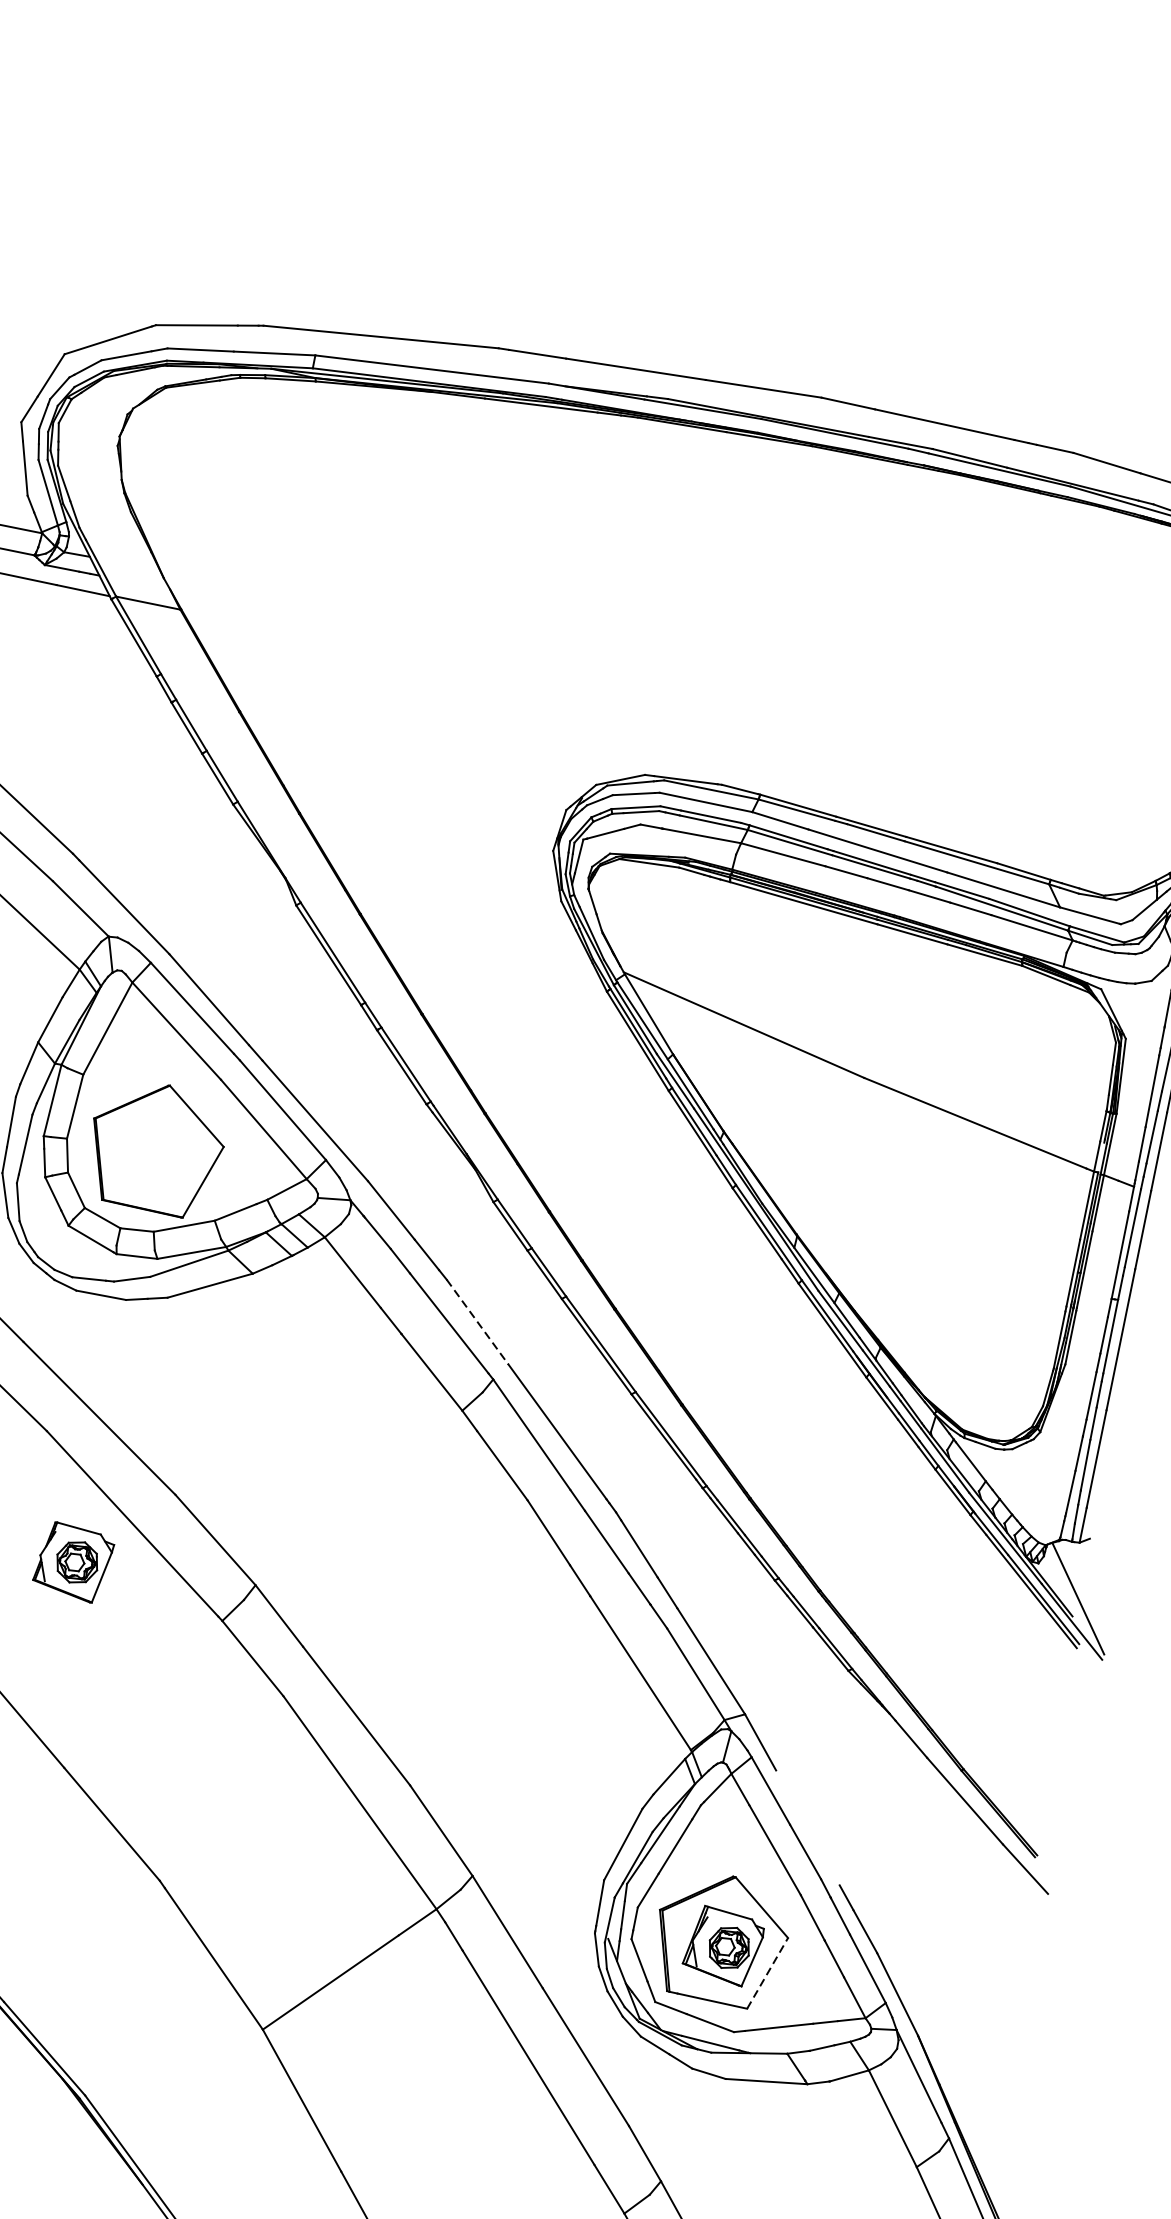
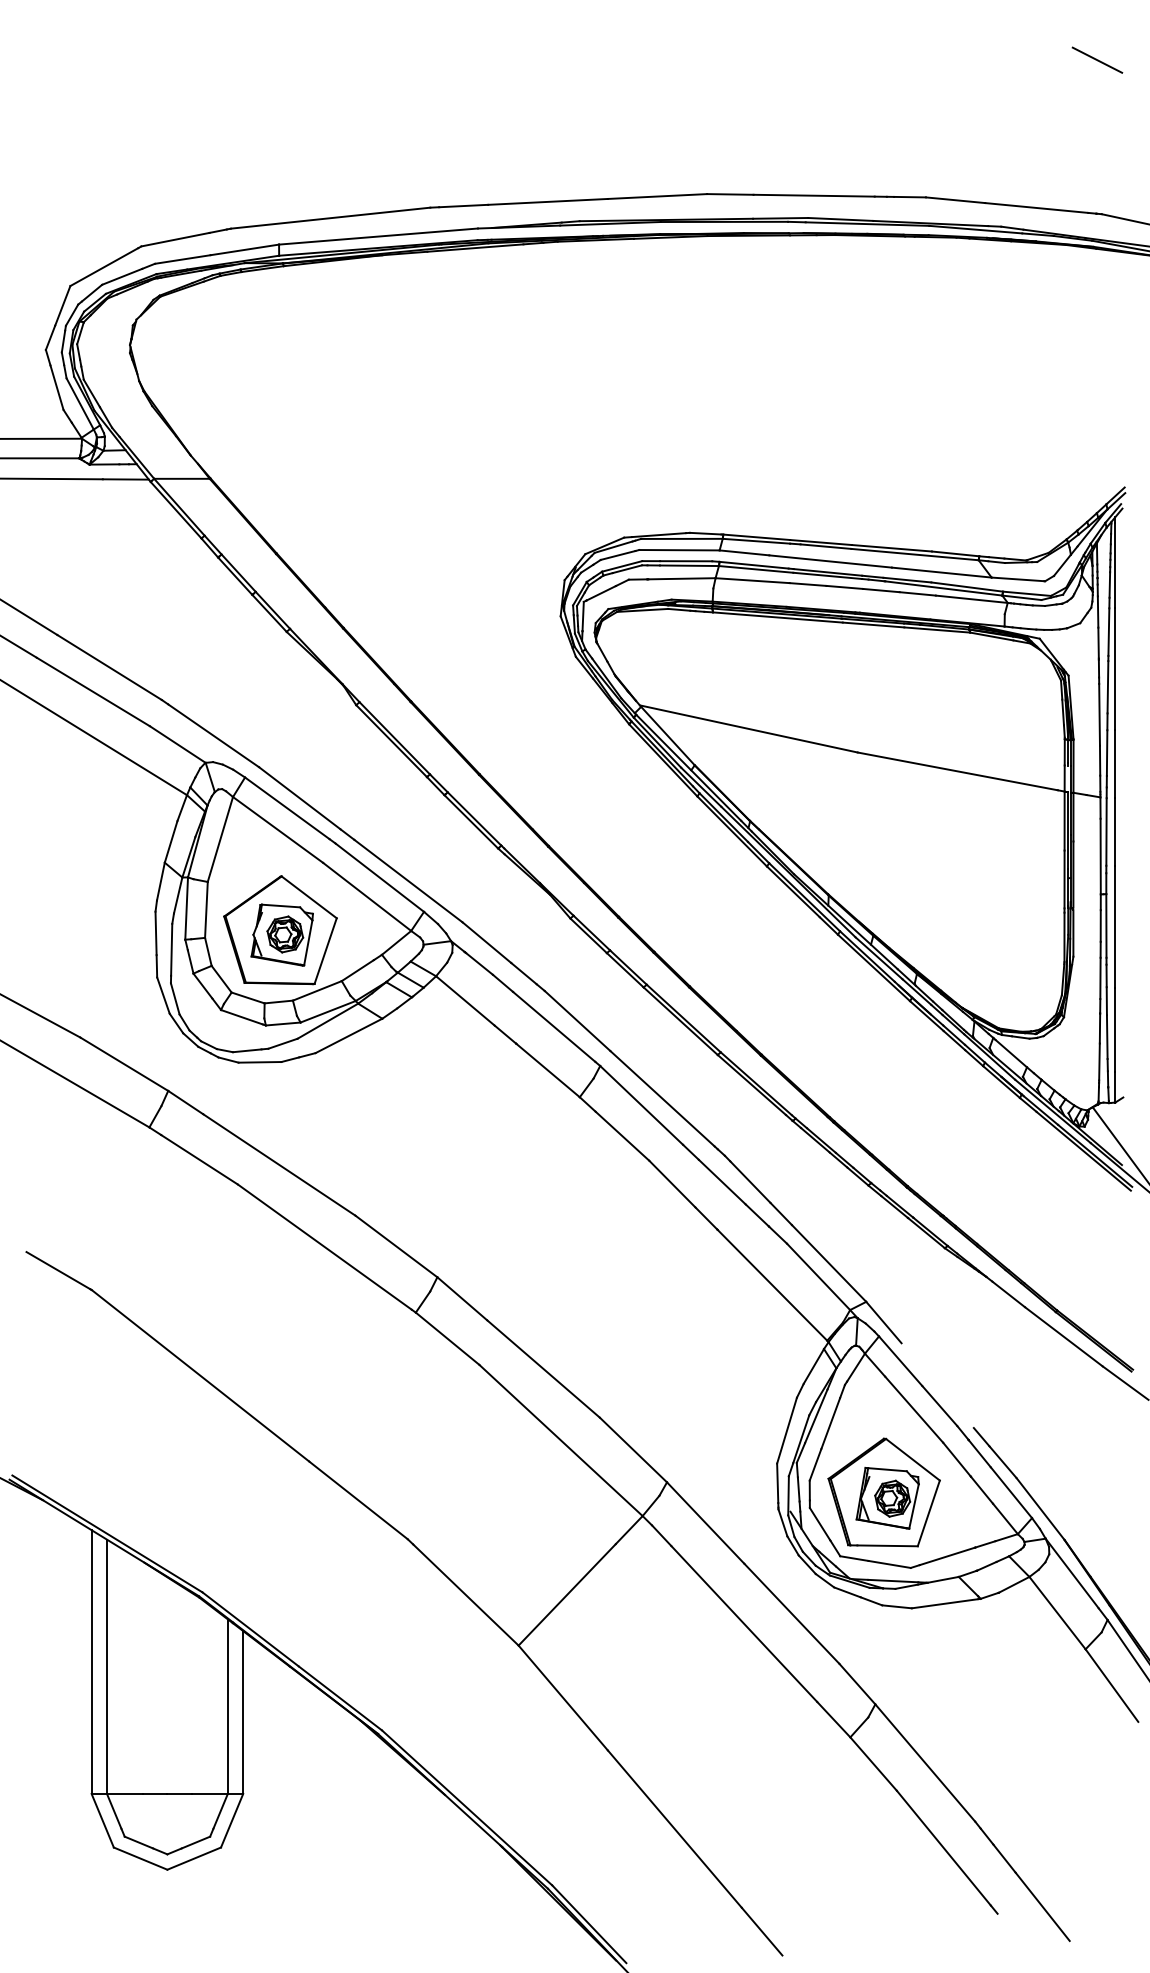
line: (477, 1322) -> (577, 1021), dashed -> solid
part: (72, 1561) -> (281, 934), moved
line: (767, 1973) -> (928, 1513), dashed -> solid

